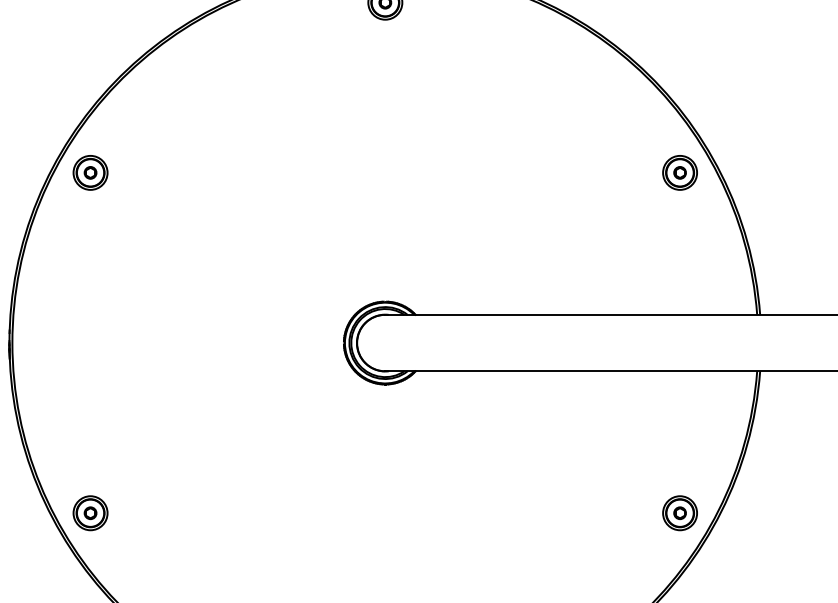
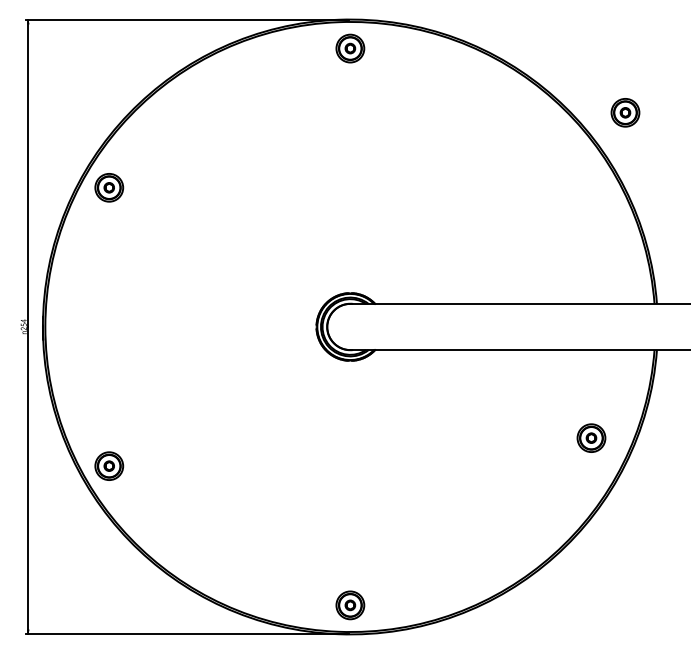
part: (680, 172) -> (625, 112), moved
part: (680, 512) -> (591, 437), moved

